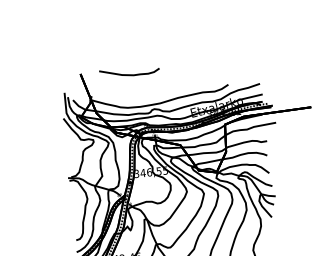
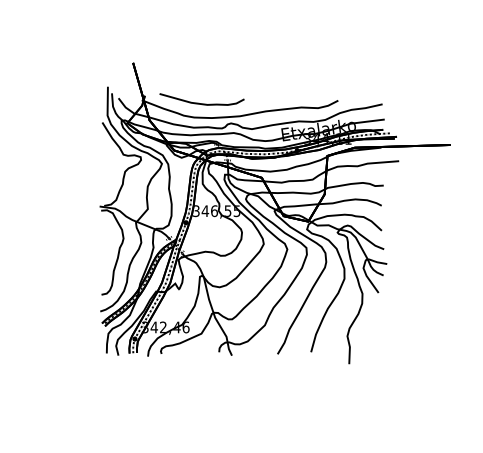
curve: (129, 74) -> (201, 103), moved

